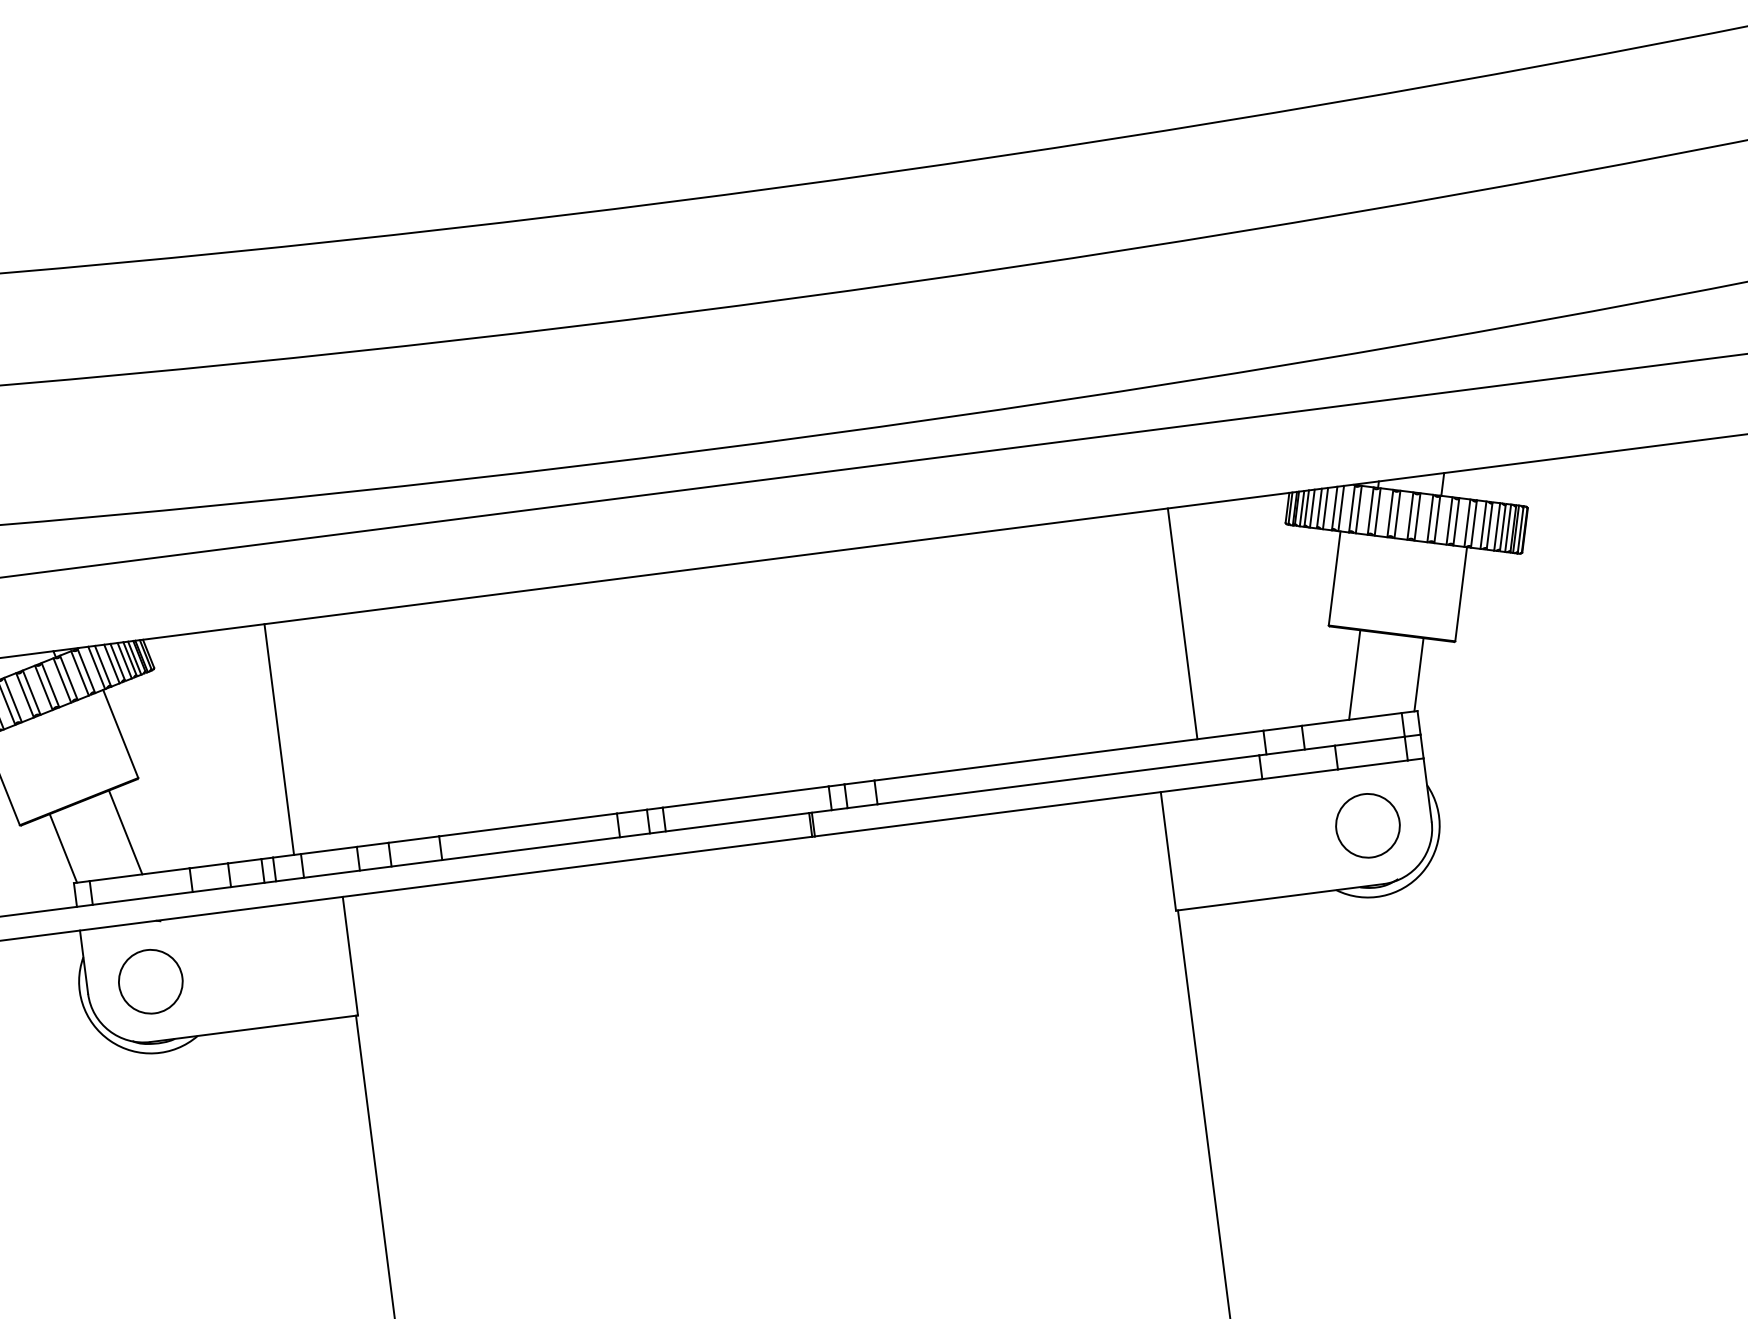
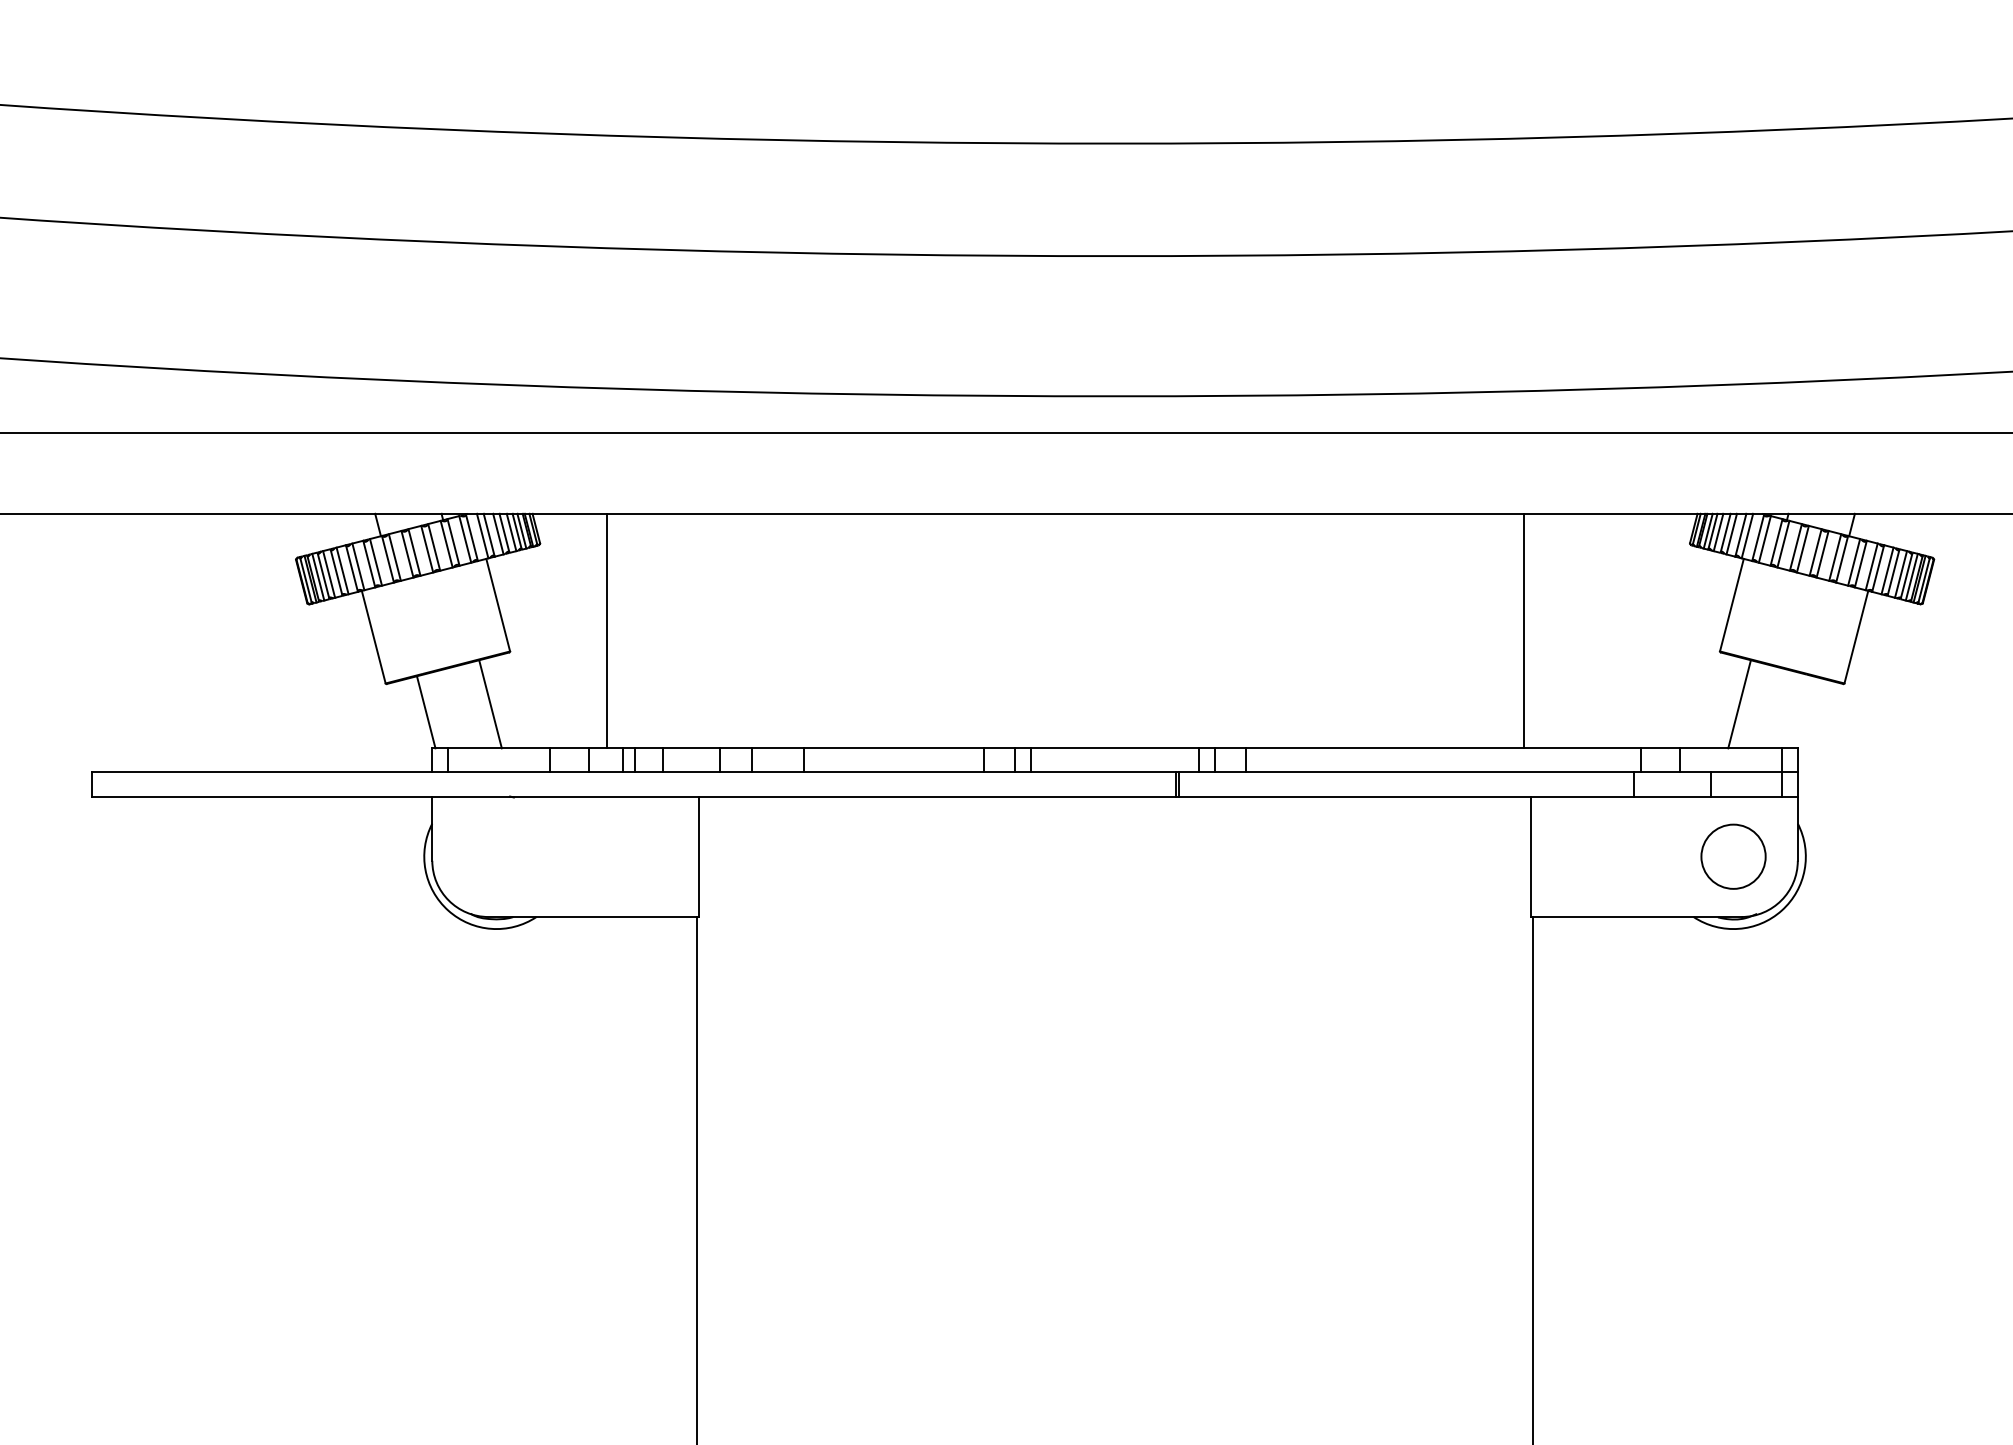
line: (1182, 623) -> (1524, 630), moved
line: (1418, 675) -> (1803, 712), removed
line: (279, 738) -> (607, 630), moved
circle: (150, 981) -> (496, 856), removed

